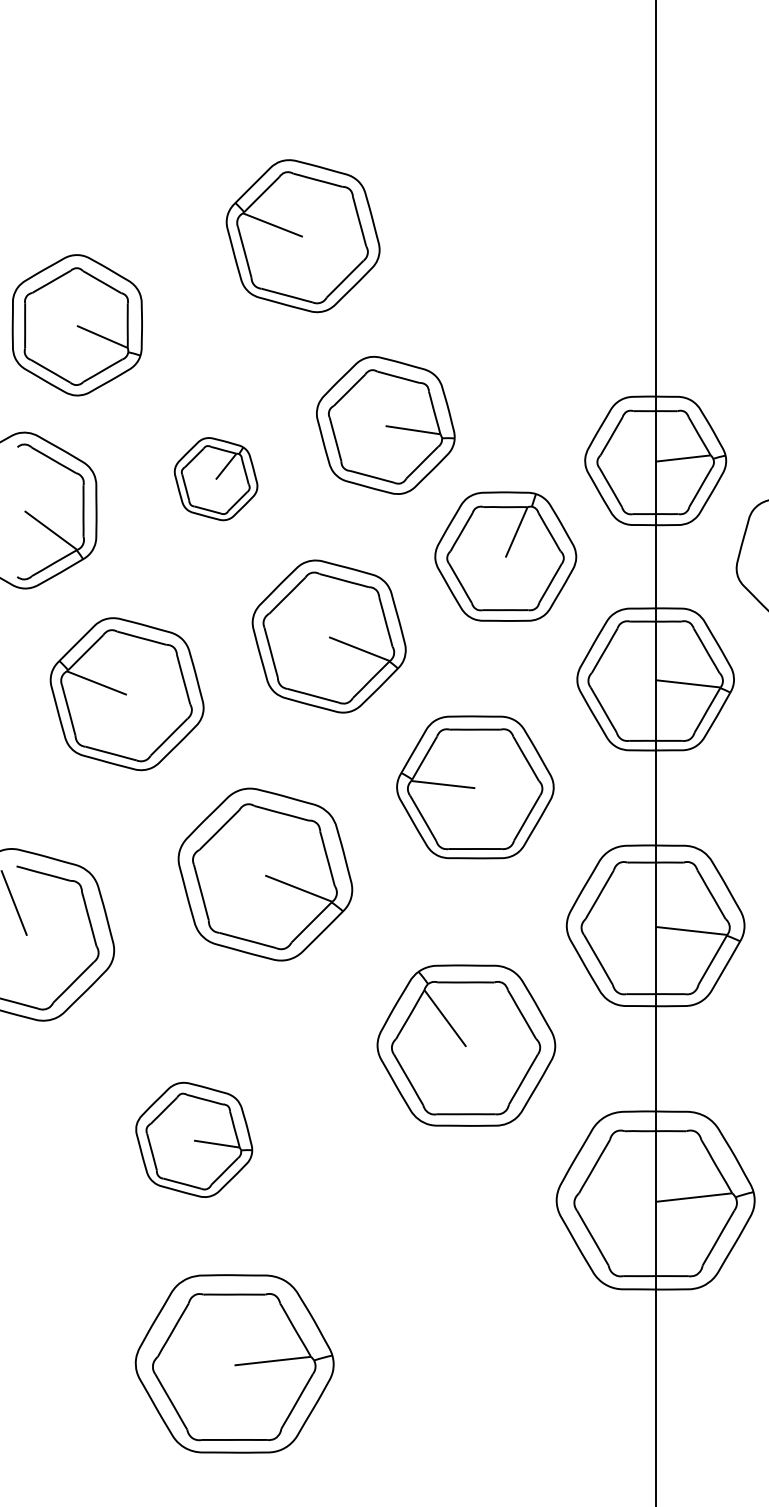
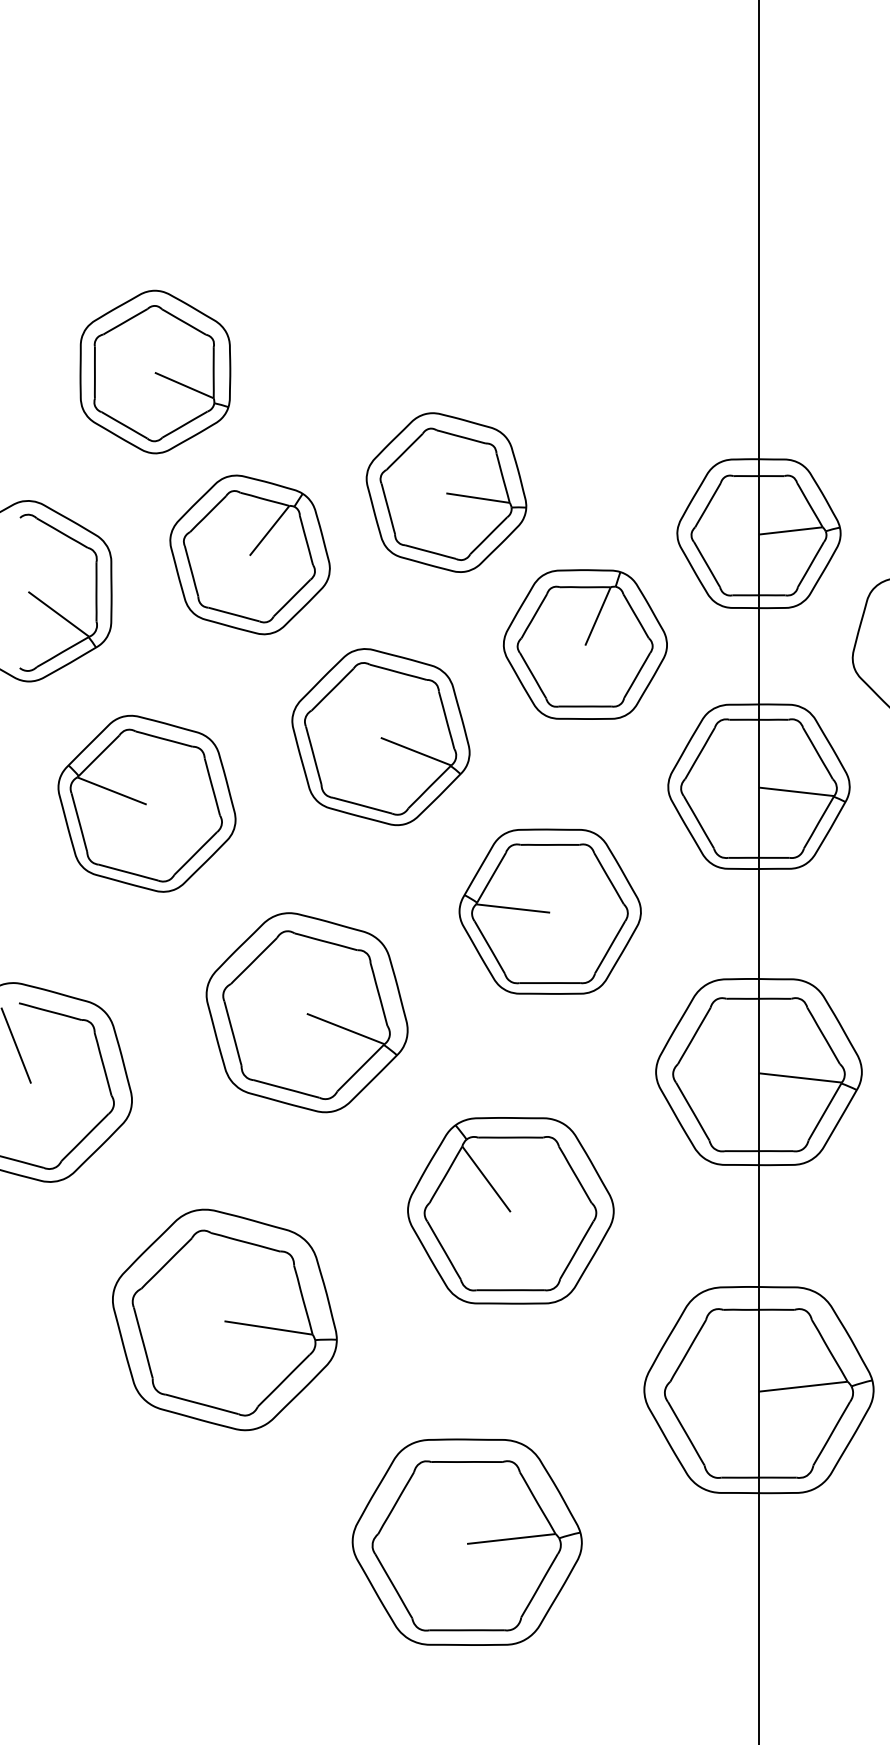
part: (302, 236) -> (350, 273), removed
part: (76, 325) -> (154, 372), moved
part: (215, 478) -> (249, 554), size x1.67
part: (466, 1045) -> (511, 1210), moved
part: (193, 1139) -> (223, 1319), size x1.67
part: (234, 1363) -> (467, 1541), moved

